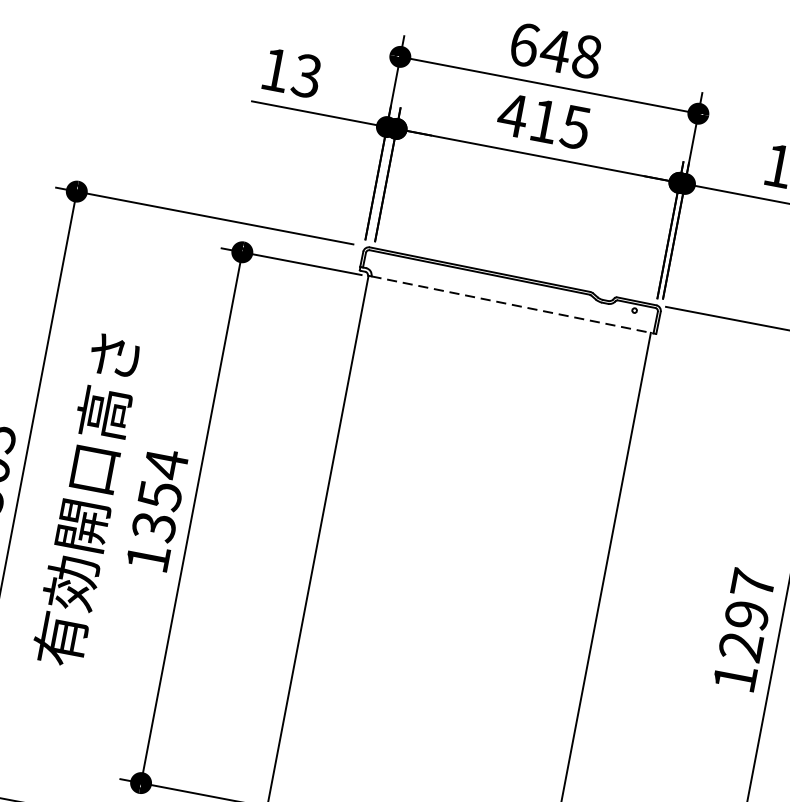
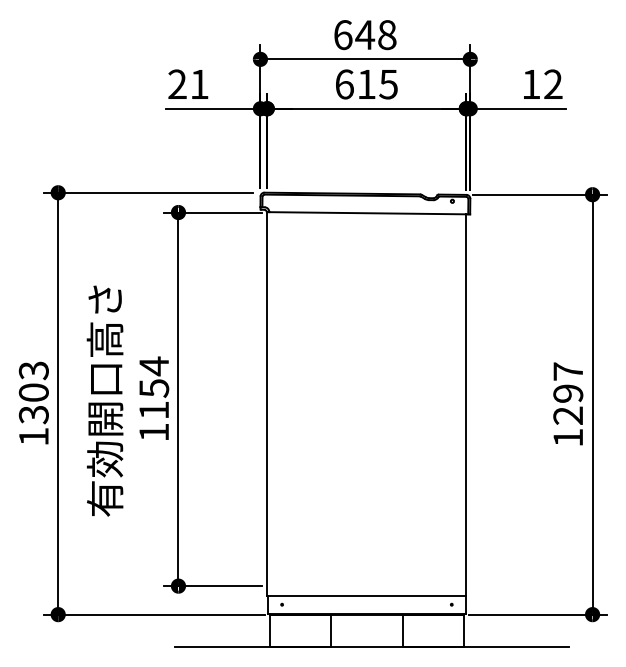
text: (291, 73) -> (188, 84), 13 -> 21
text: (512, 115) -> (344, 84), 415 -> 615
line: (514, 305) -> (370, 213), dashed -> solid
text: (154, 527) -> (154, 410), 1354 -> 1154

